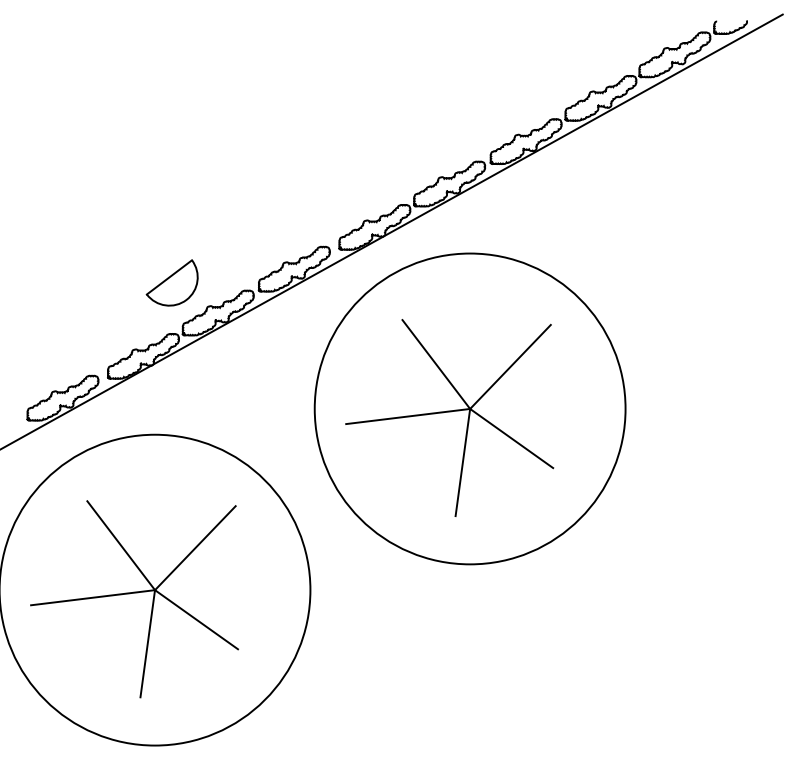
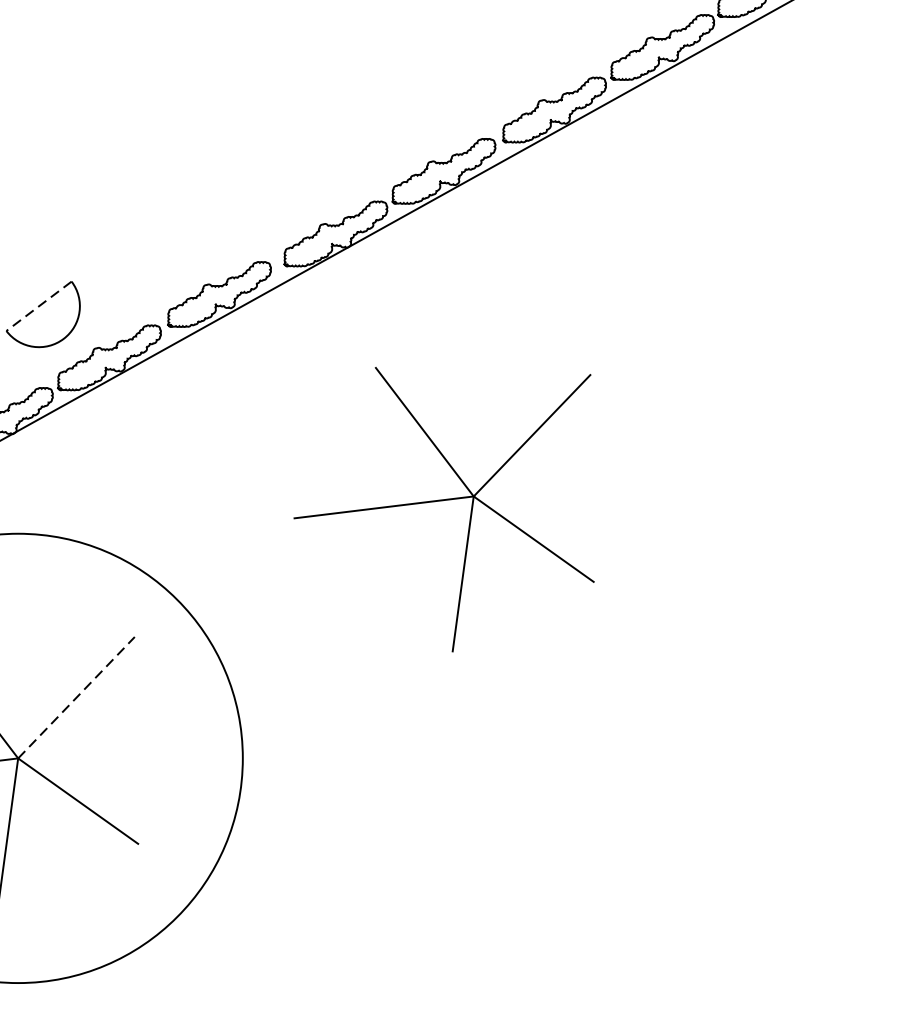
line: (169, 277) -> (39, 306), solid -> dashed
circle: (469, 408) -> (472, 495), removed
line: (195, 547) -> (76, 696), solid -> dashed

